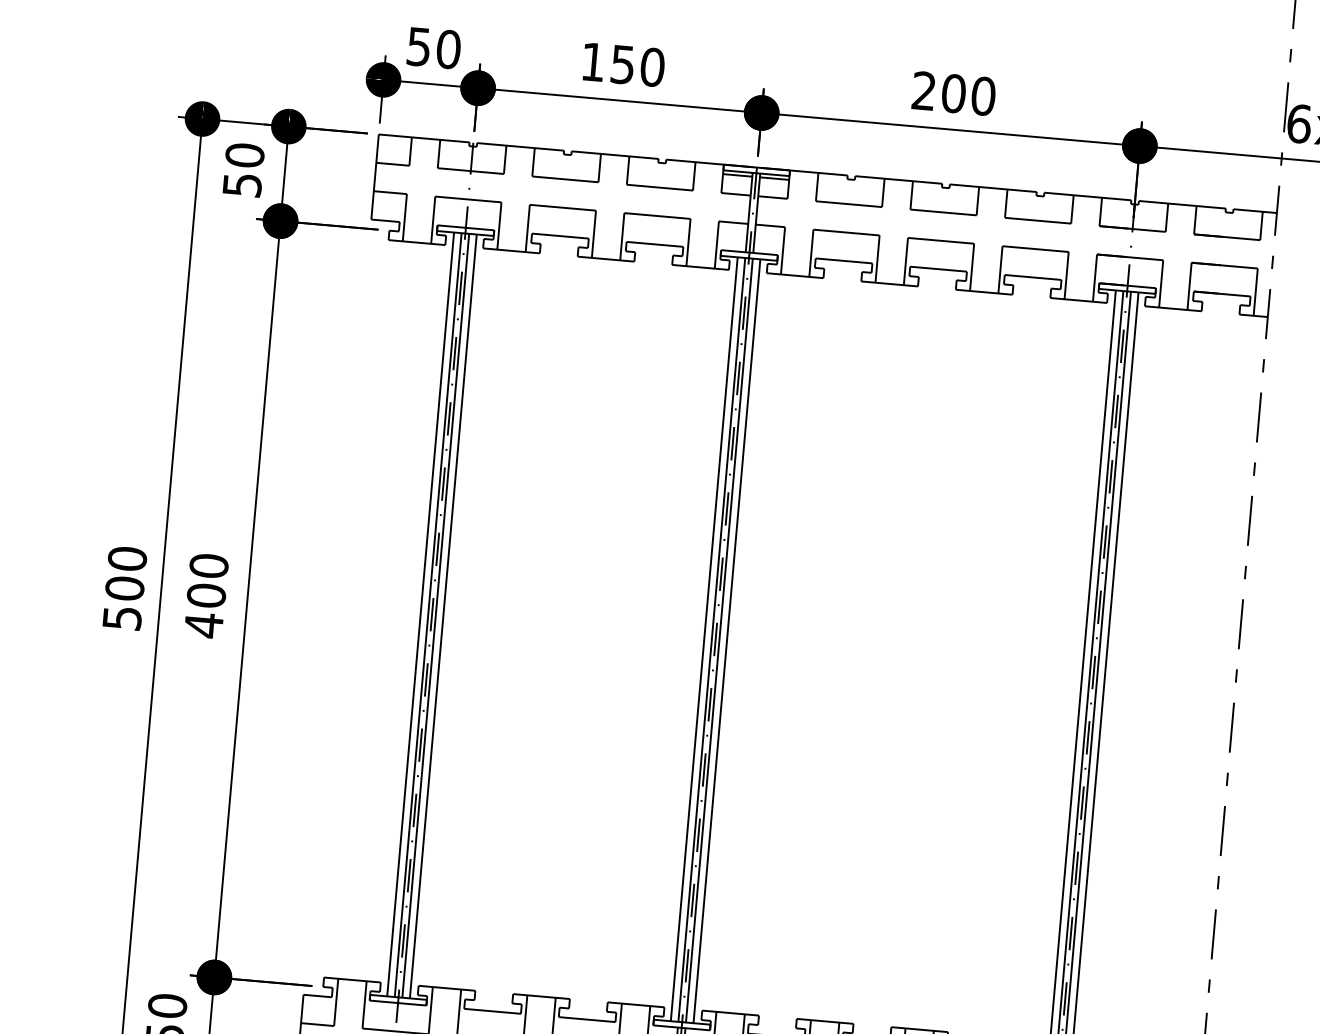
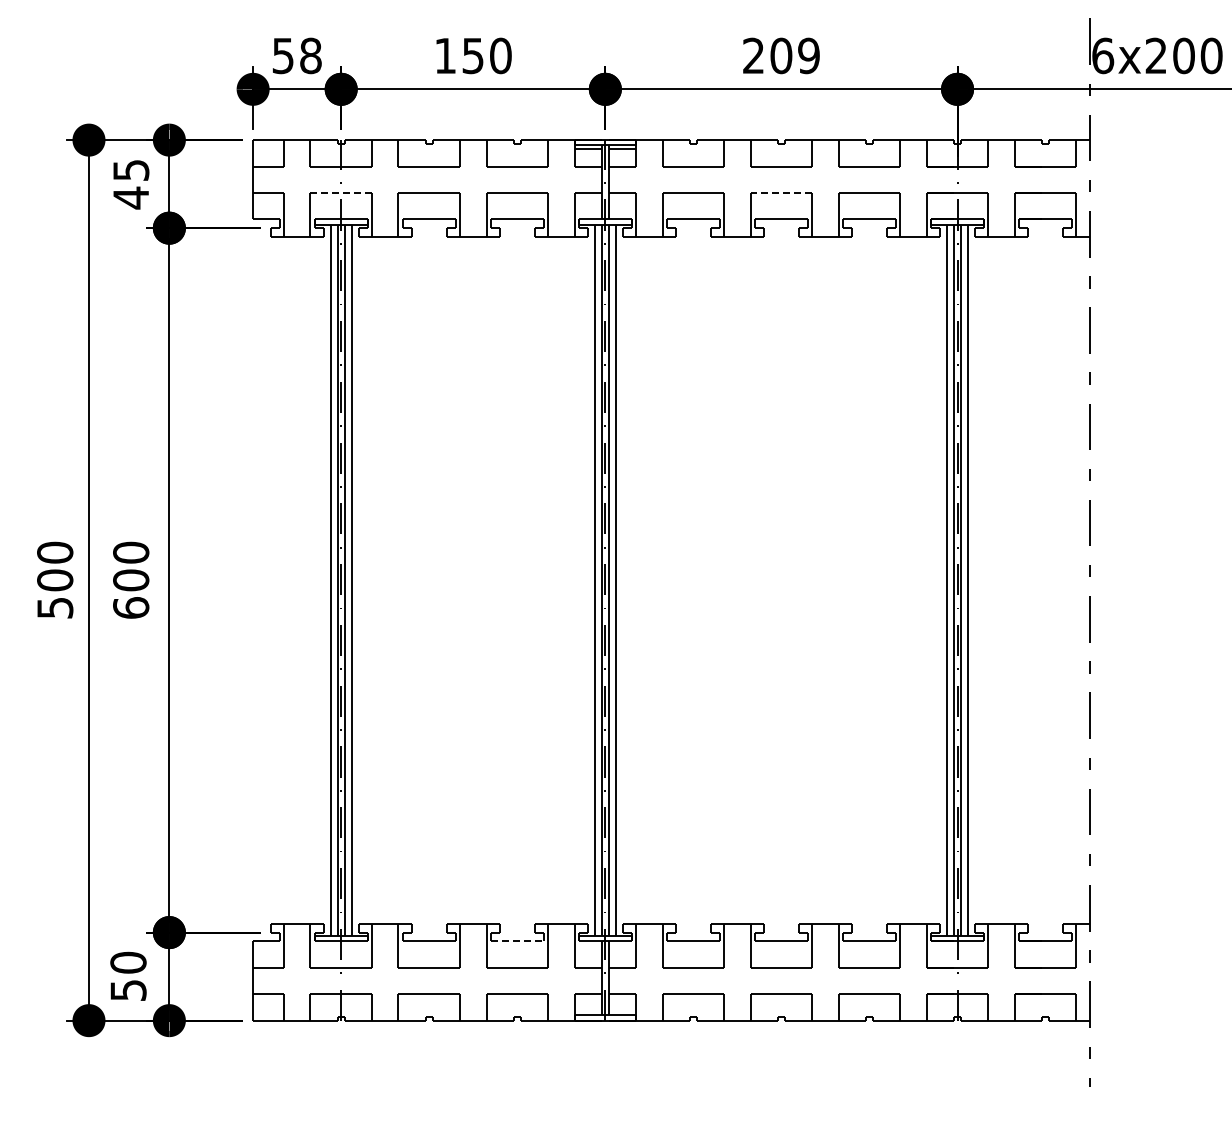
text: (448, 48) -> (310, 55), 50 -> 58
text: (983, 95) -> (808, 55), 200 -> 209
text: (244, 170) -> (131, 184), 50 -> 45
line: (468, 198) -> (341, 192), solid -> dashed
line: (941, 240) -> (781, 192), solid -> dashed
text: (204, 624) -> (131, 607), 400 -> 600
line: (587, 1019) -> (517, 941), solid -> dashed

